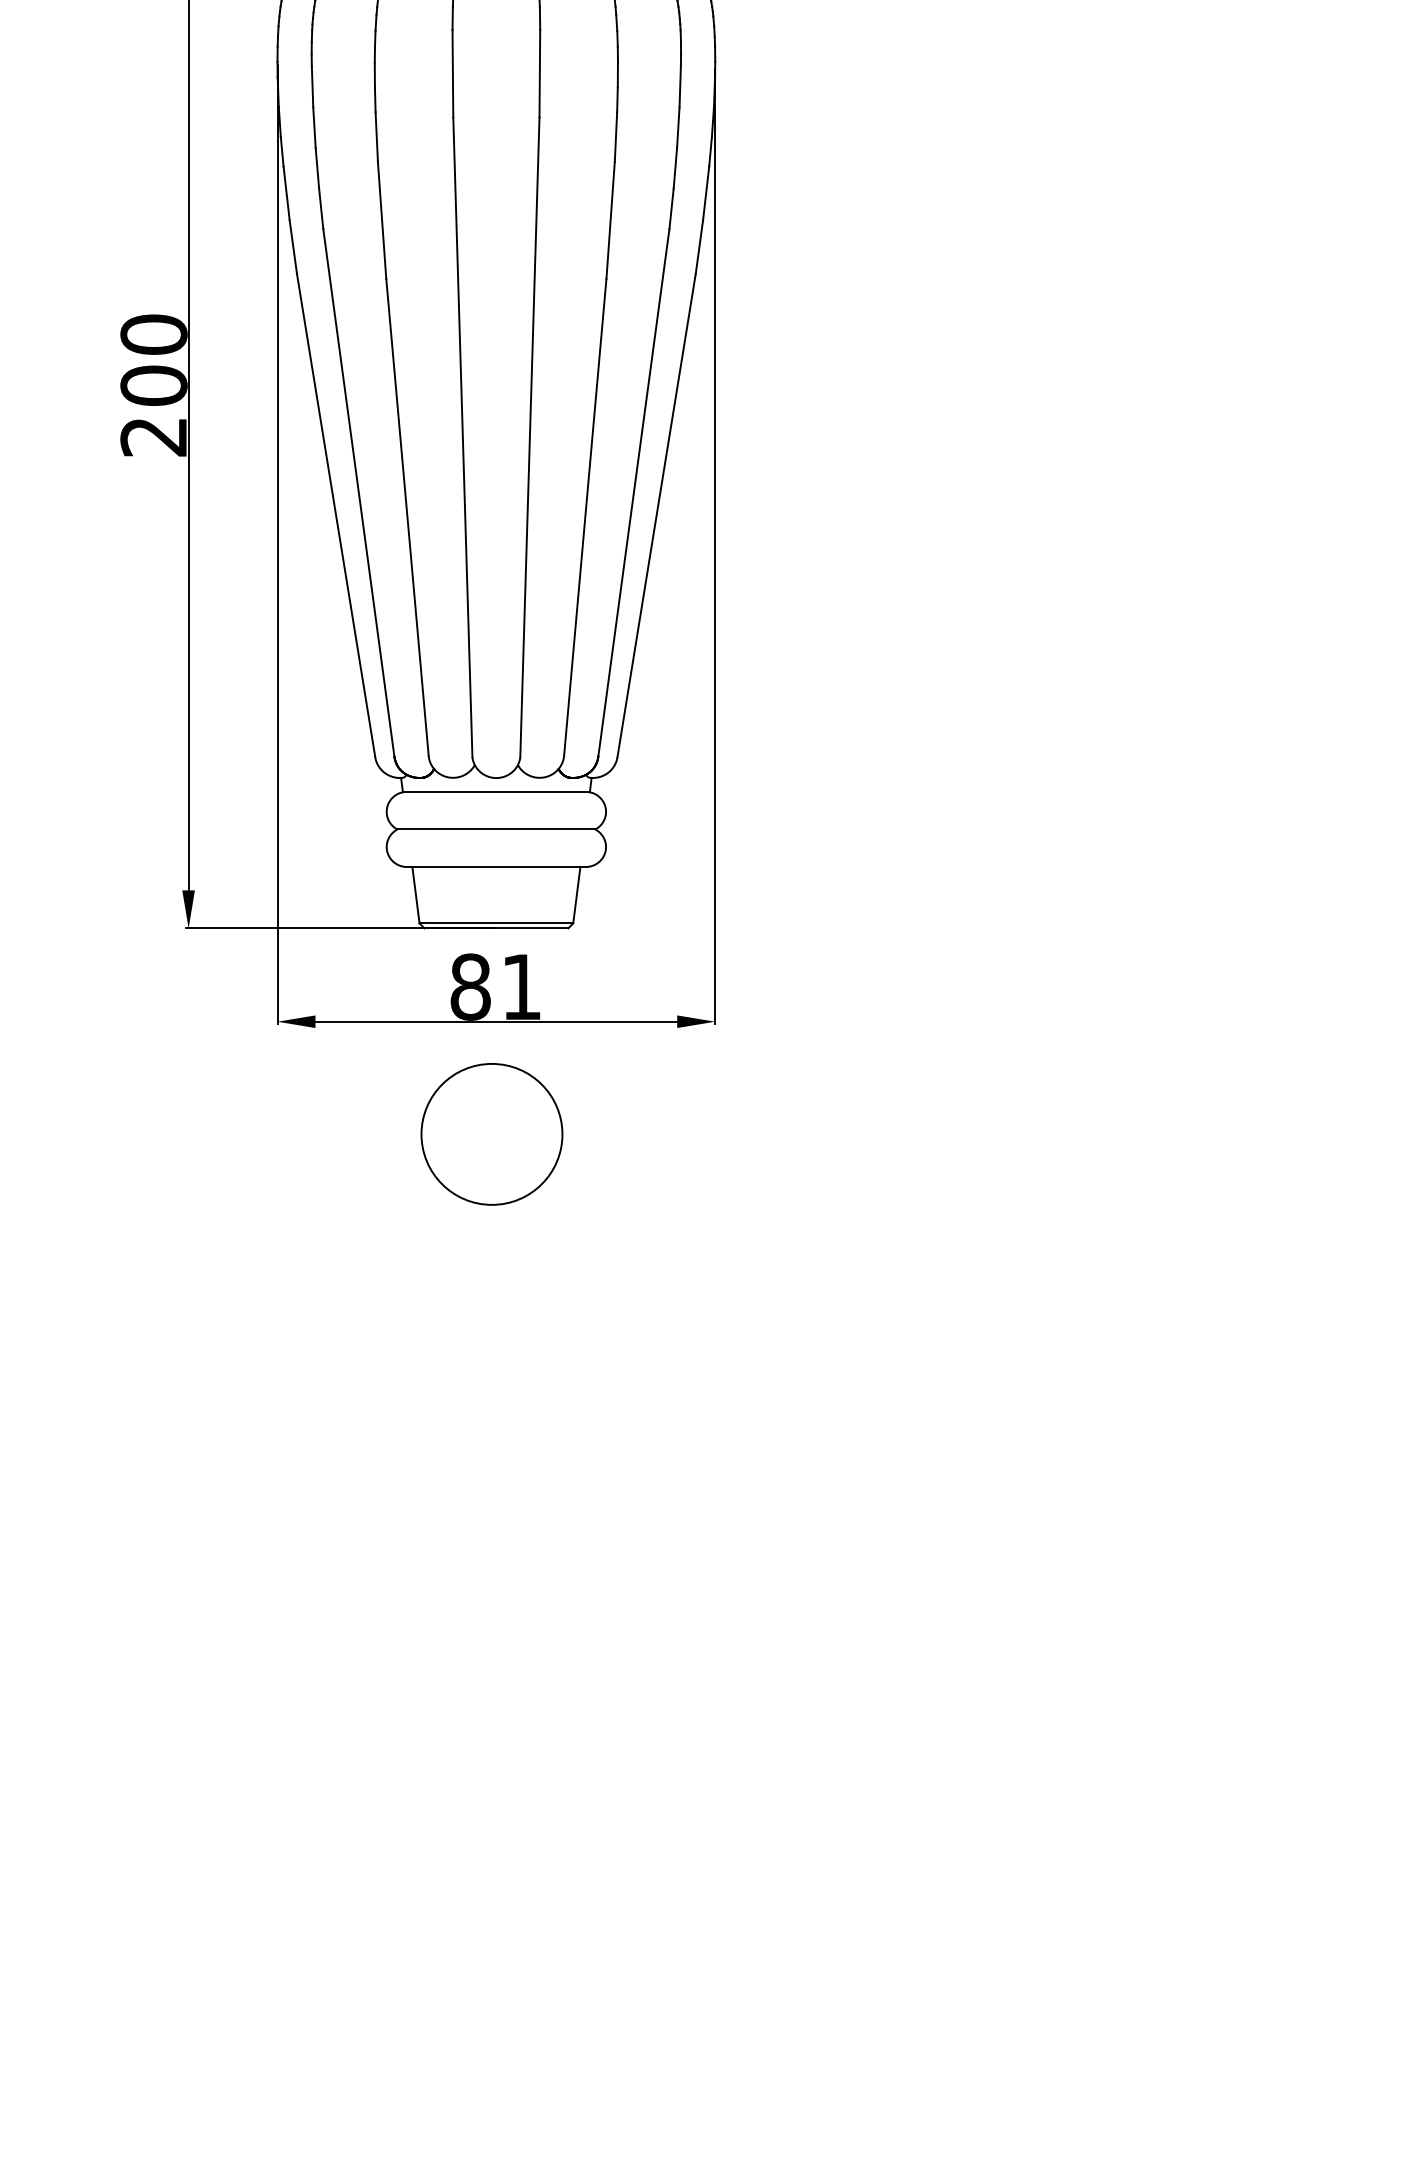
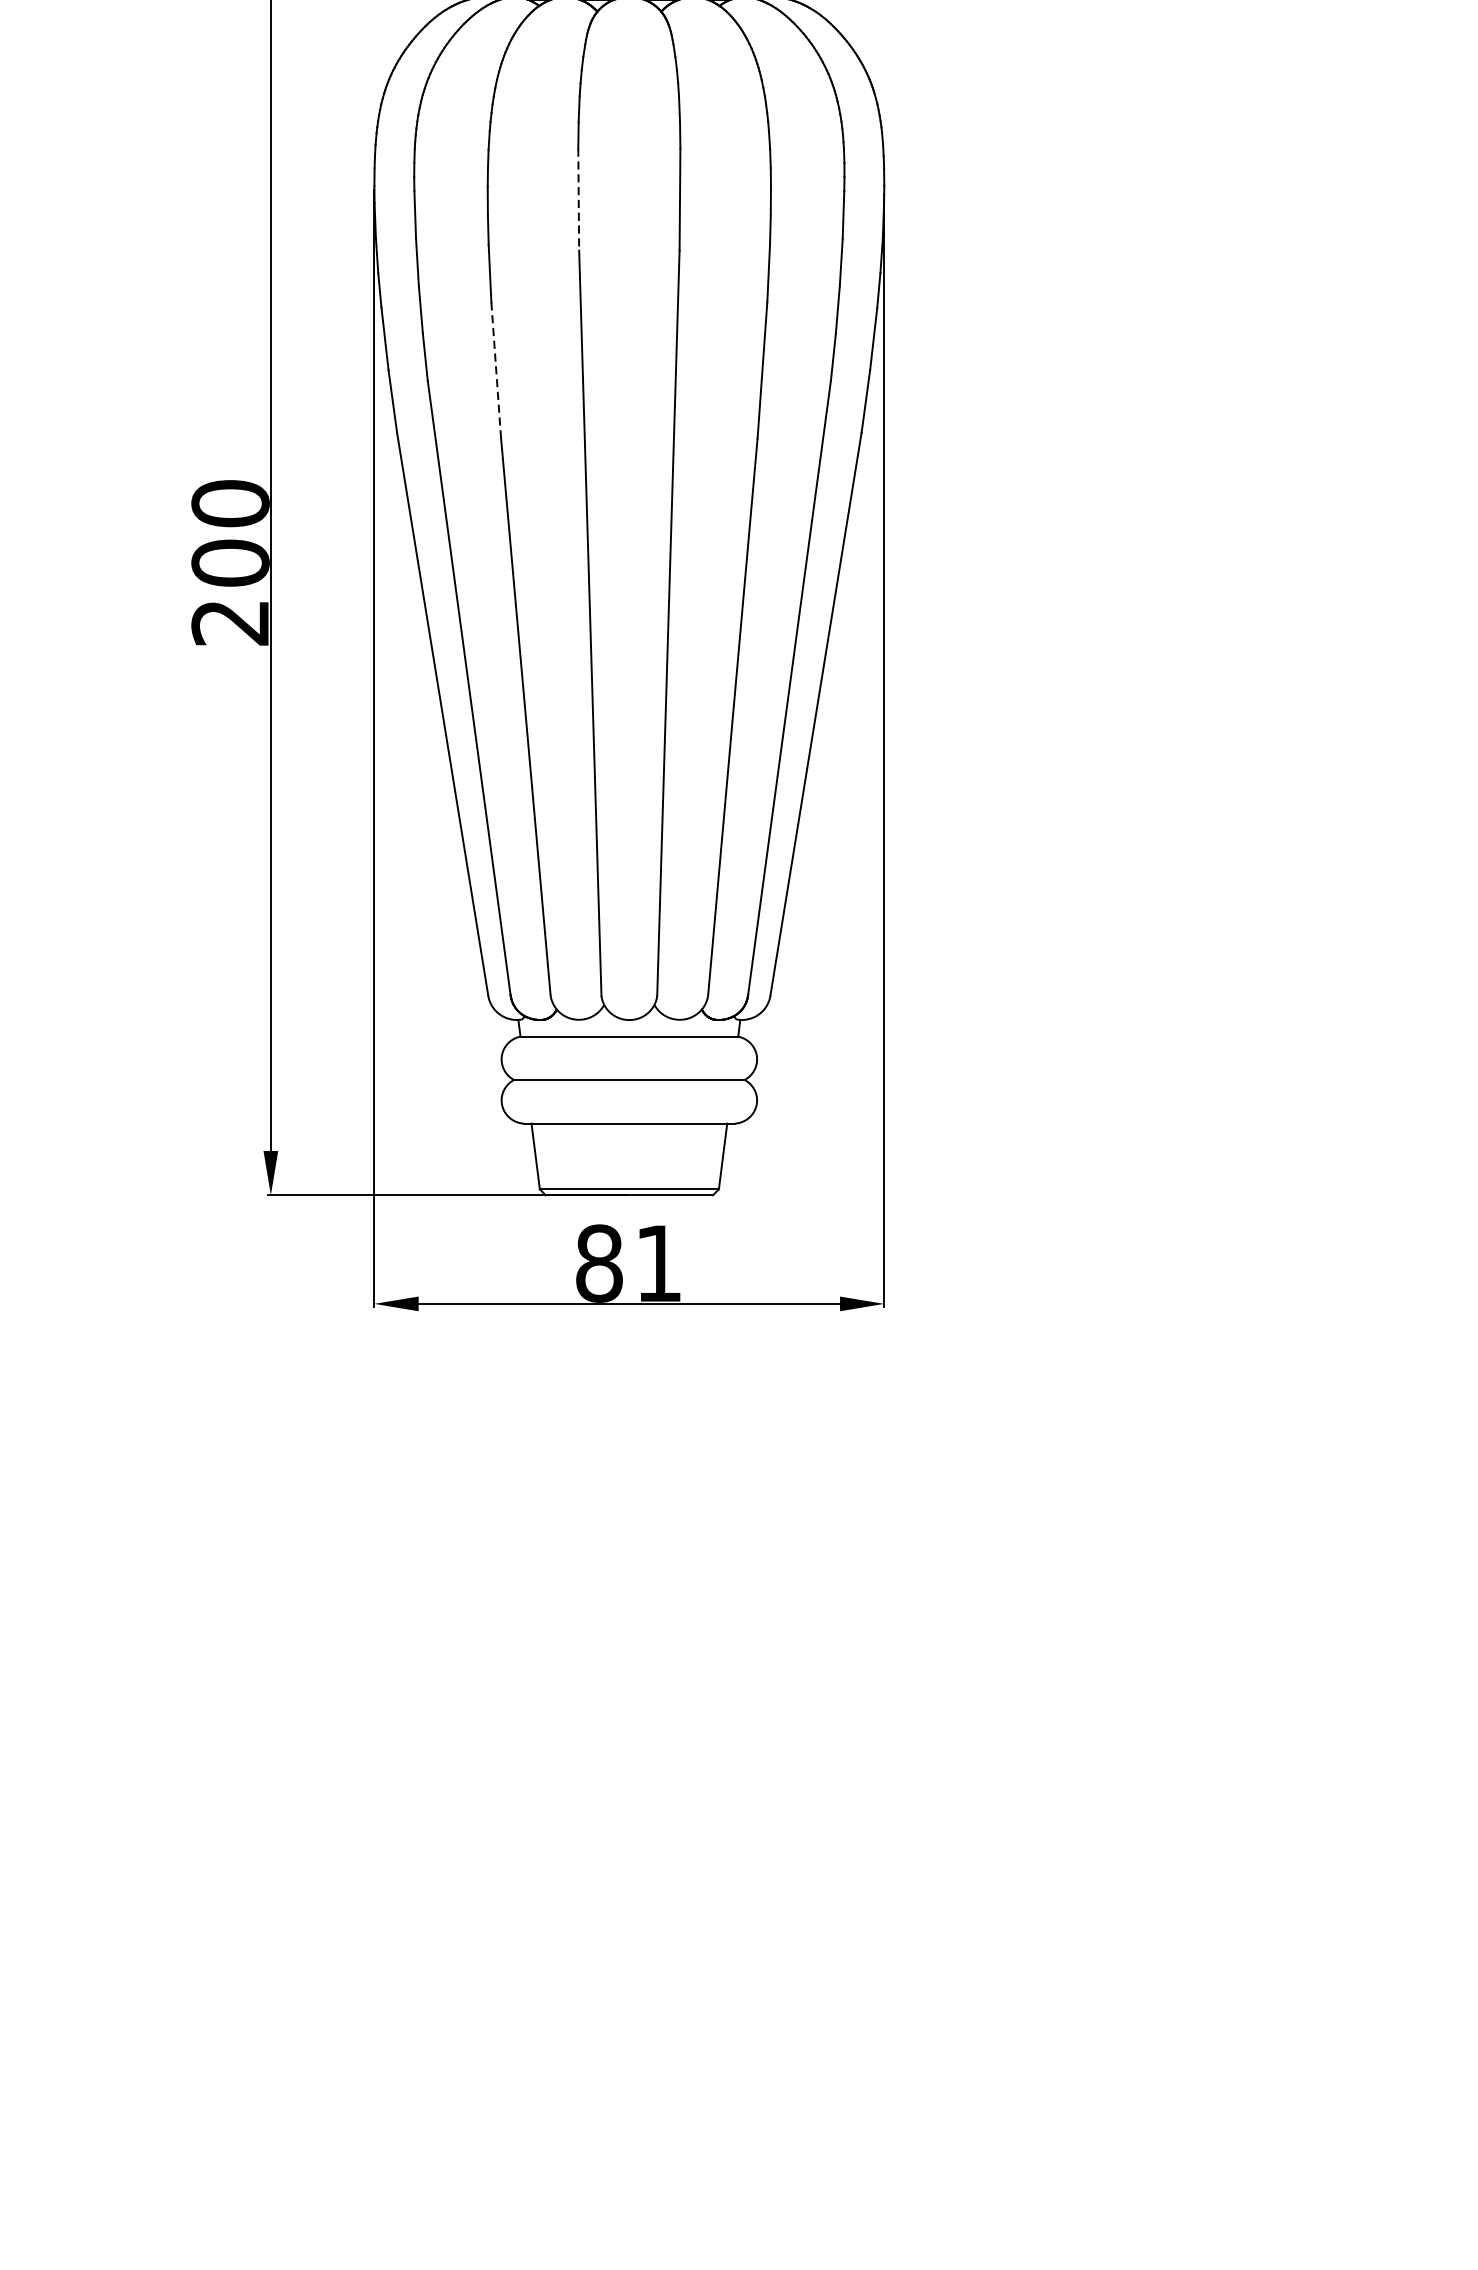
line: (452, 73) -> (578, 199), solid -> dashed
line: (382, 220) -> (496, 370), solid -> dashed
circle: (491, 1134) -> (623, 1435), removed

